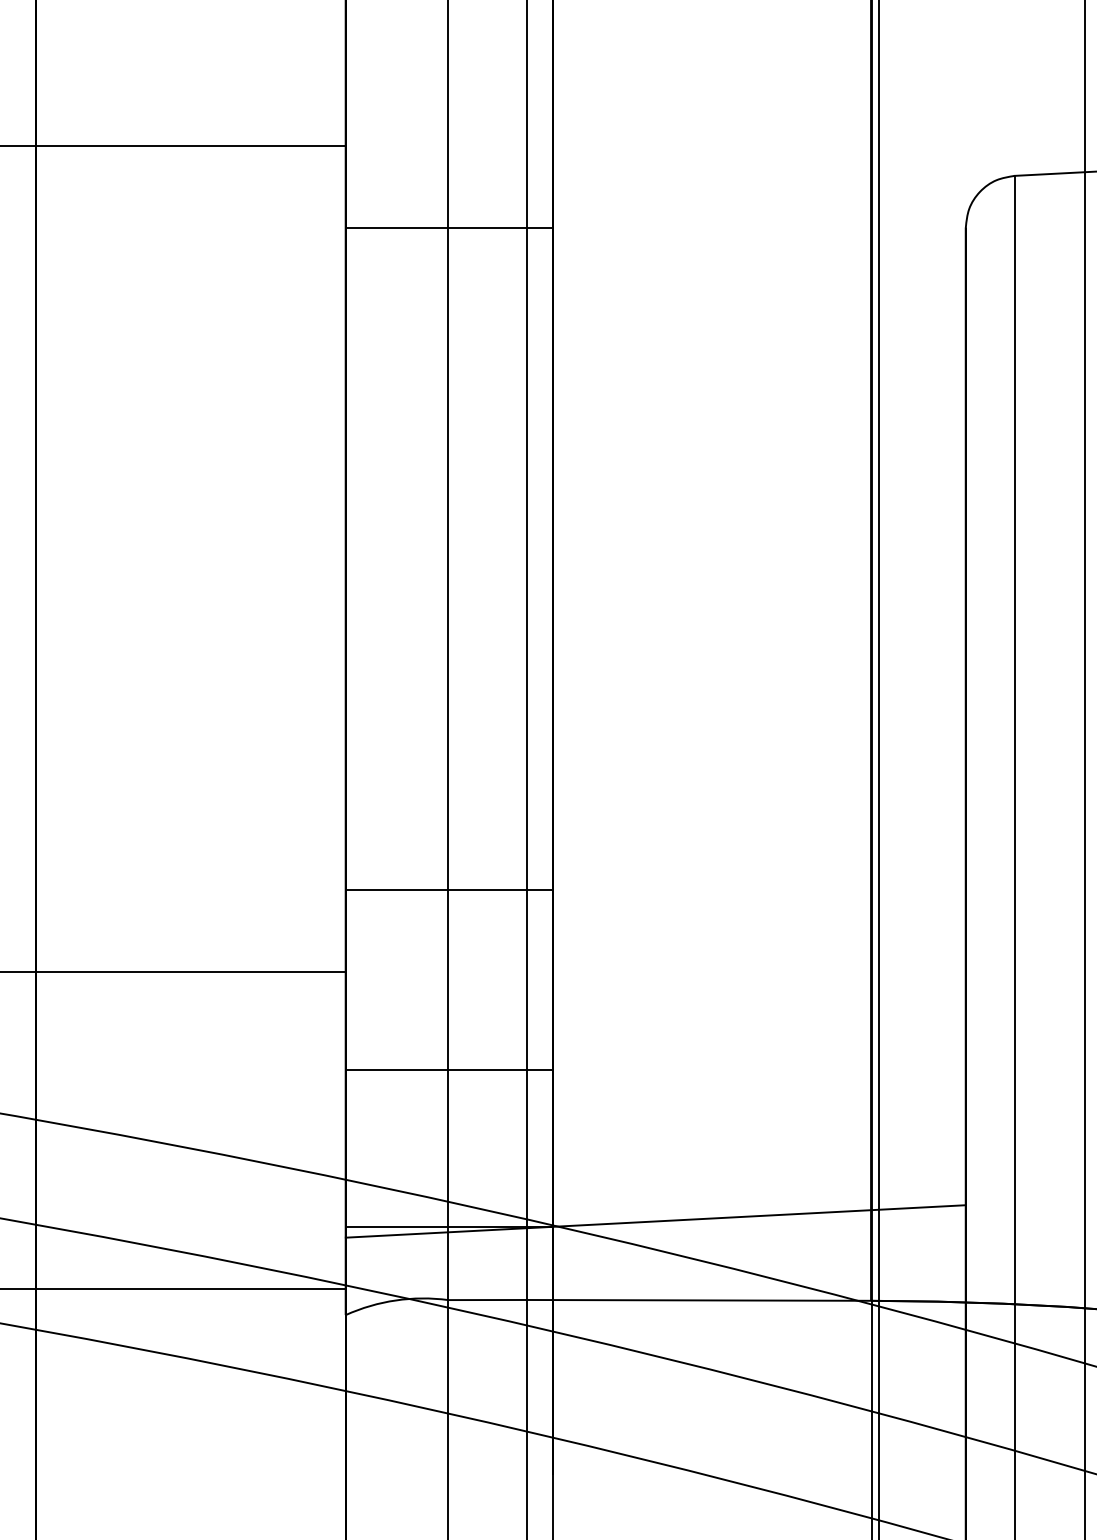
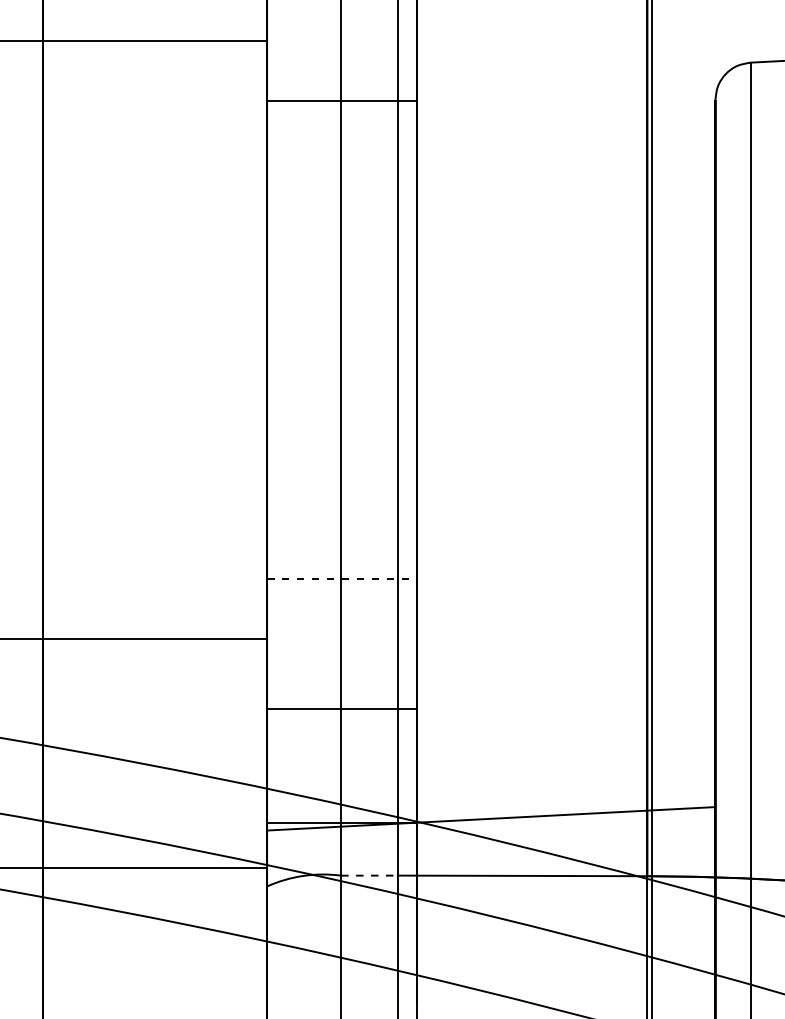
line: (449, 889) -> (342, 578), solid -> dashed
line: (487, 1300) -> (369, 875), solid -> dashed

